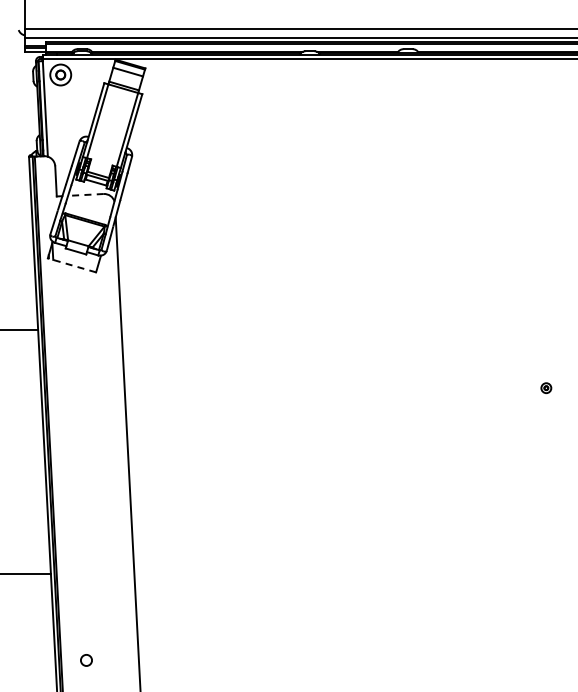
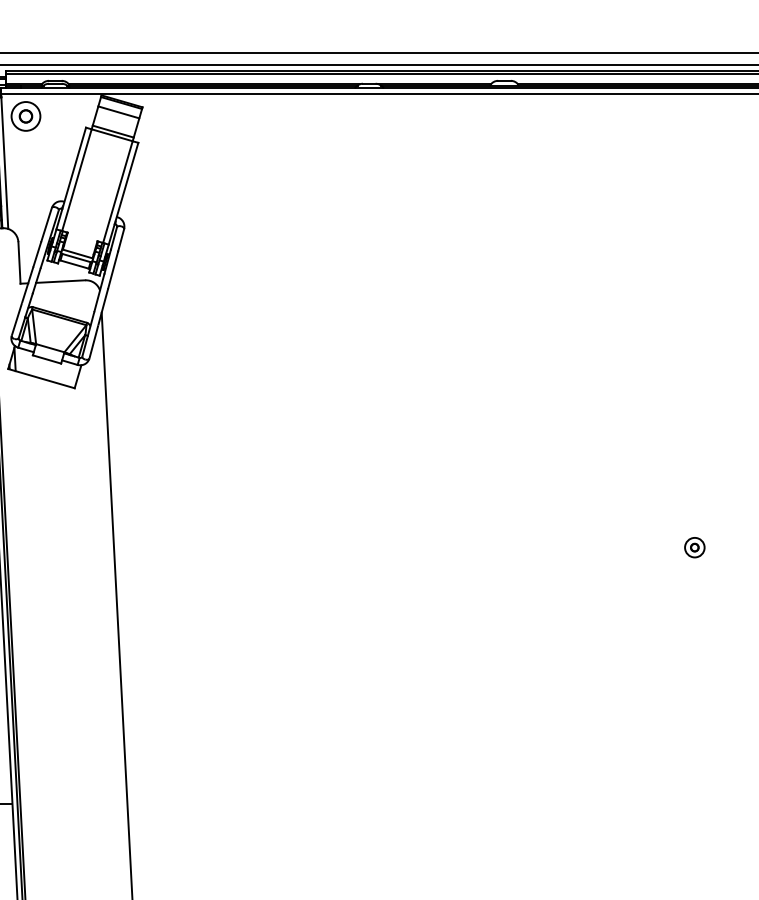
line: (85, 194) -> (60, 281), dashed -> solid
line: (71, 265) -> (40, 378), dashed -> solid
part: (546, 388) -> (695, 548), size x1.43

